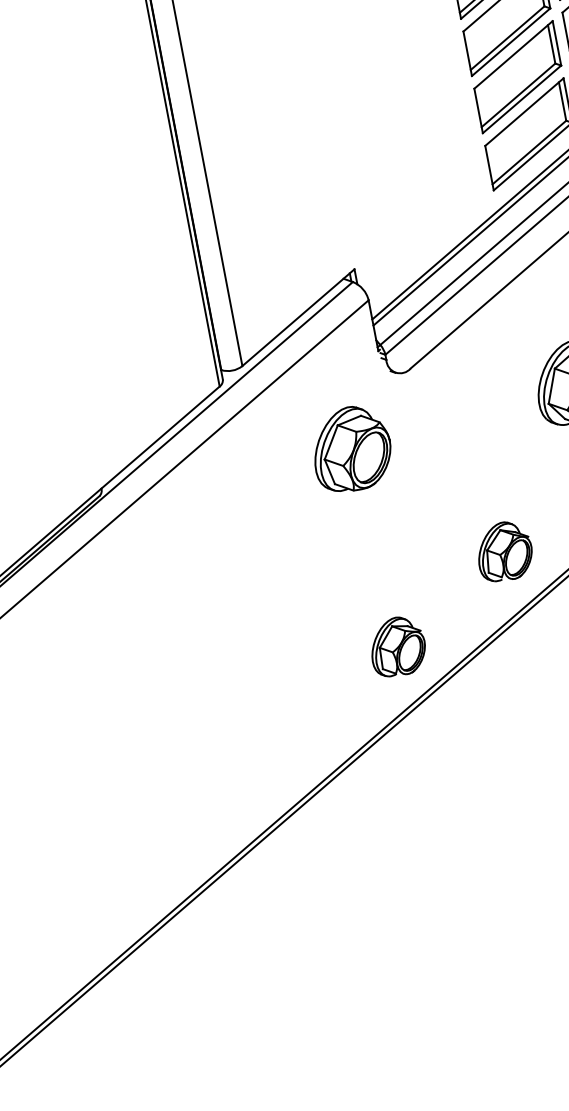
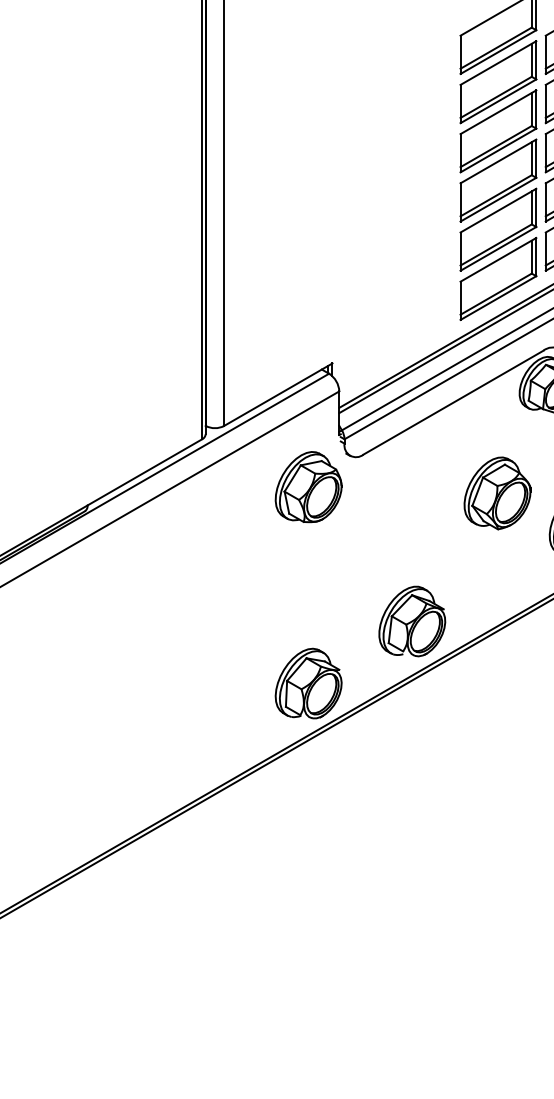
part: (351, 449) -> (308, 487), moved
part: (504, 551) -> (412, 621), size x1.43
part: (397, 646) -> (308, 683), size x1.43

